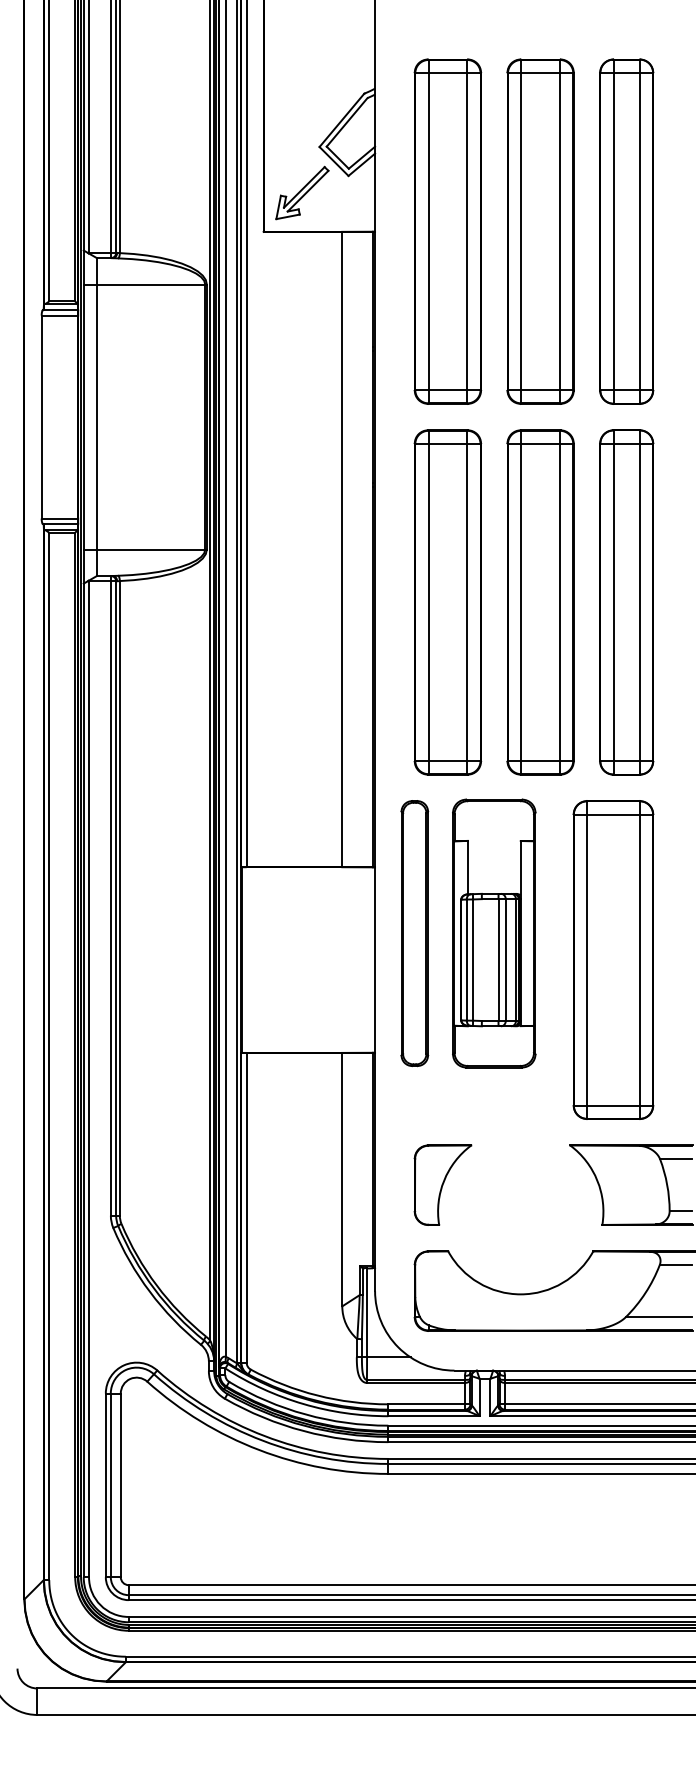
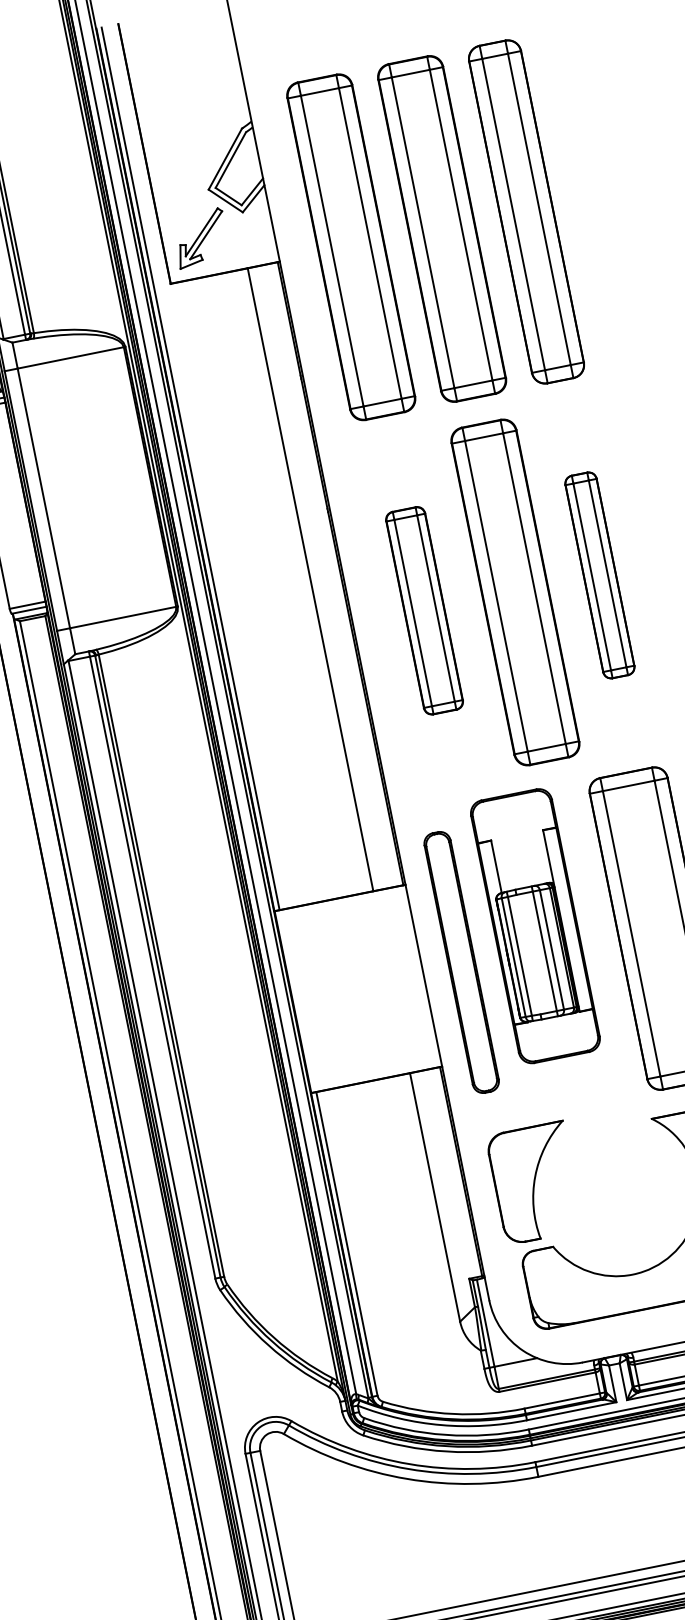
part: (447, 602) -> (424, 610), size x0.6
part: (626, 602) -> (599, 575), size x0.6
part: (414, 933) -> (461, 962), moved
part: (442, 1184) -> (534, 1182), size x1.4

